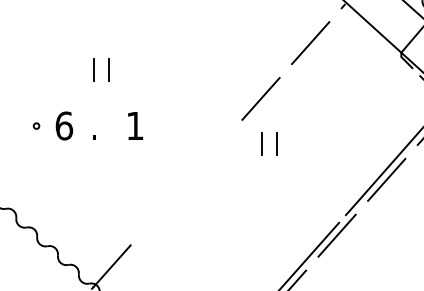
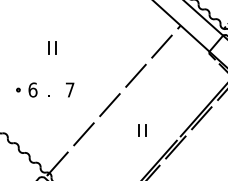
part: (101, 69) -> (52, 47), moved
text: (134, 124) -> (69, 89), 1 -> 7
part: (269, 144) -> (142, 130), moved
line: (210, 155) -> (109, 105), added
line: (160, 210) -> (83, 134), added

